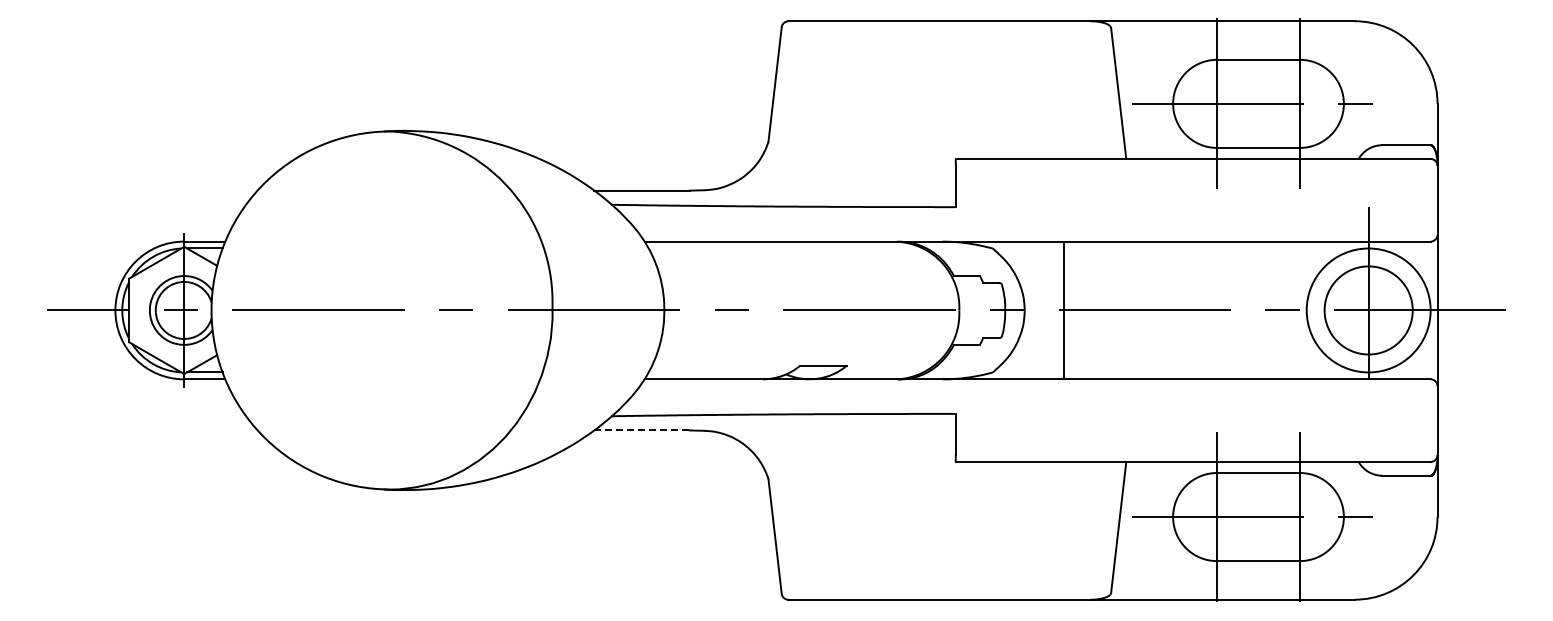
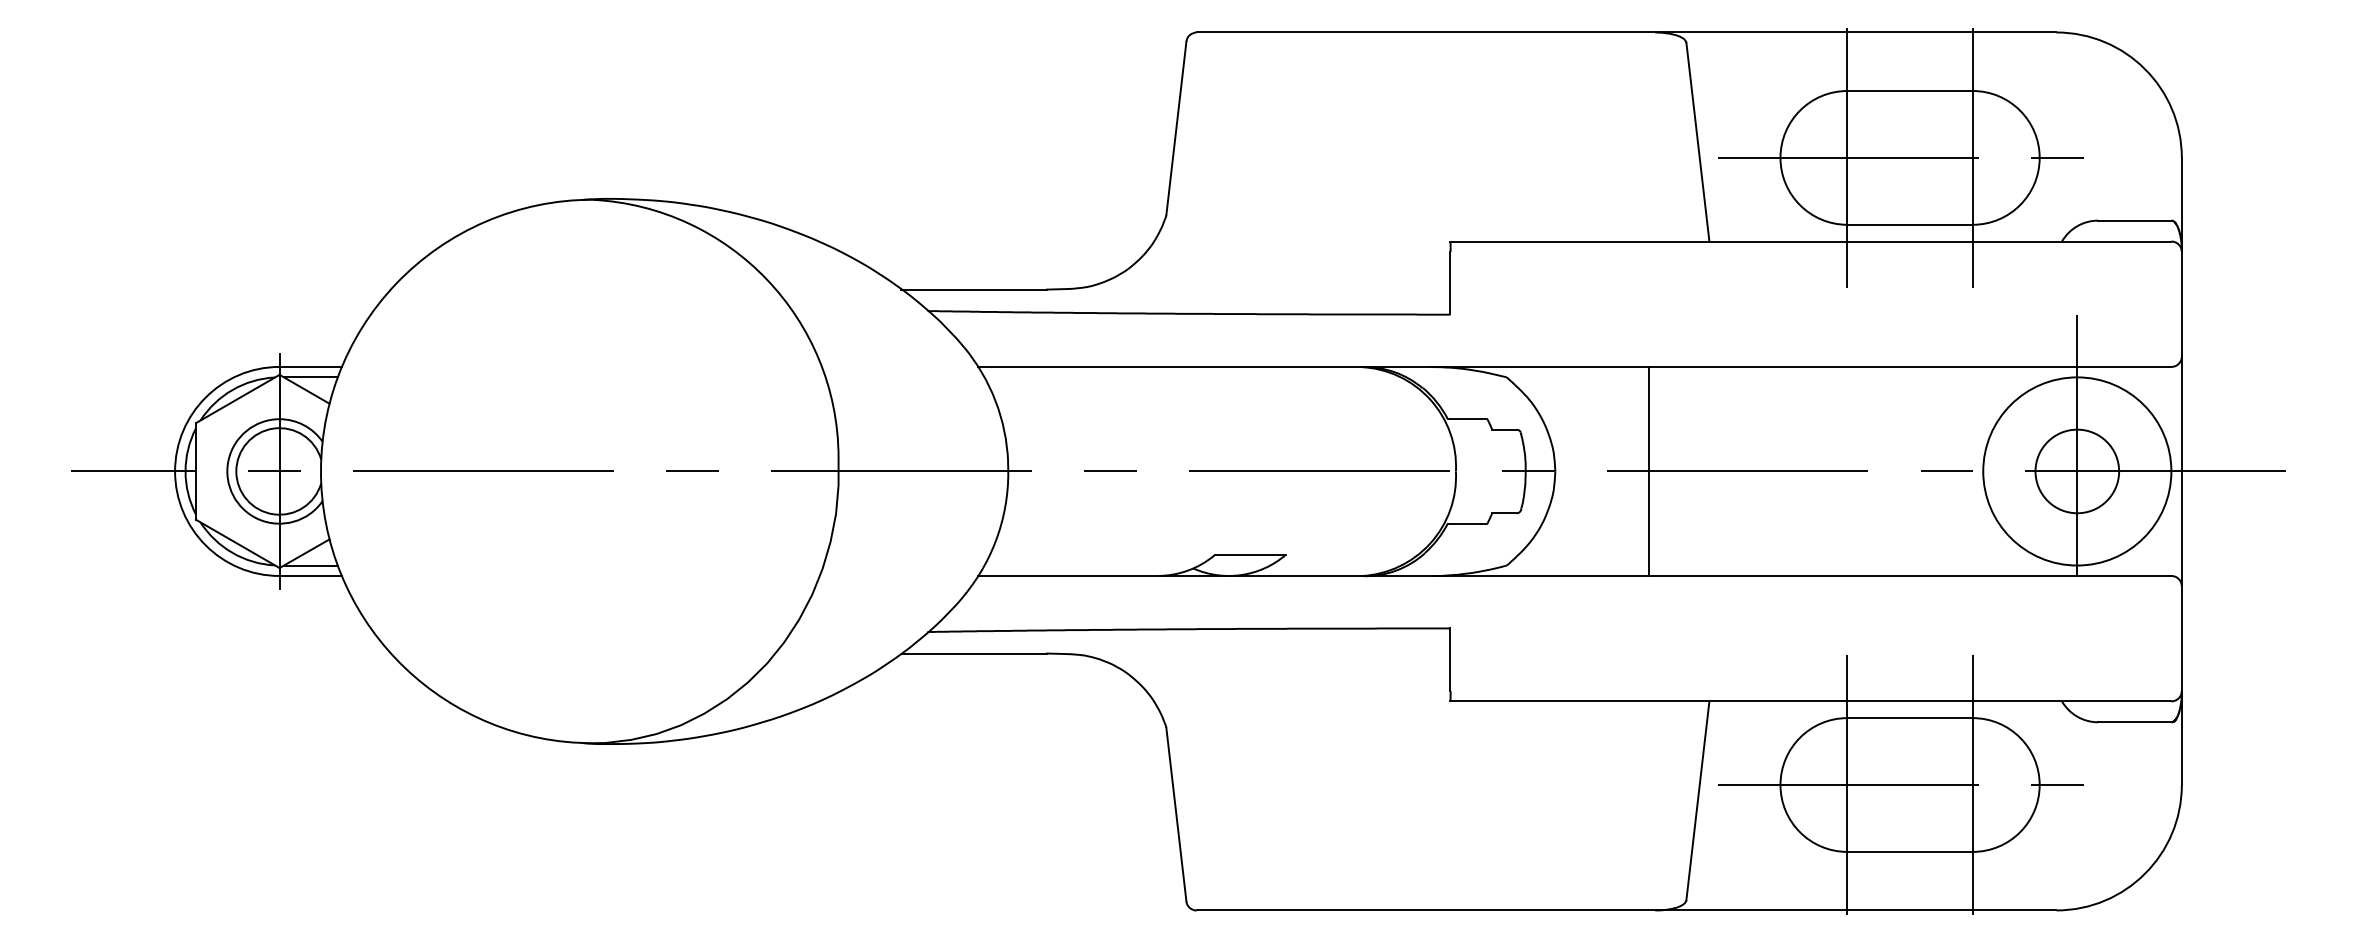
line: (1064, 310) -> (1649, 471), moved
circle: (1368, 310) -> (2077, 471), size x0.62
line: (641, 430) -> (973, 653), dashed -> solid

